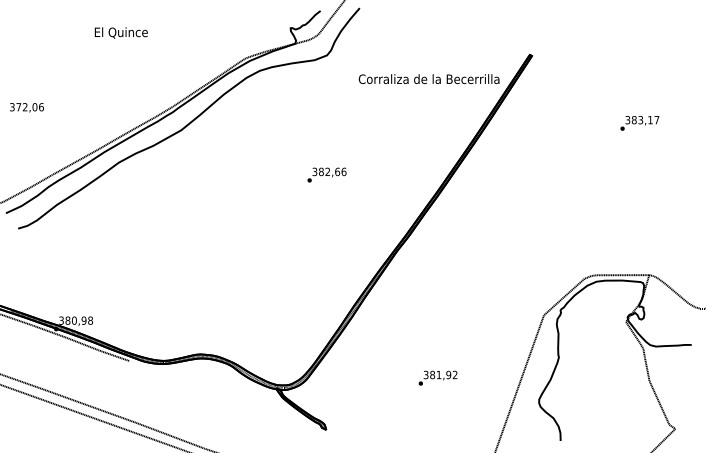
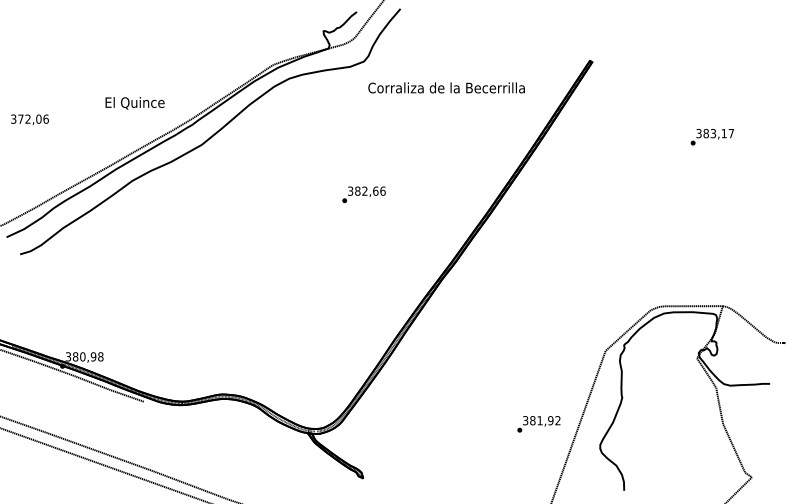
text: (120, 32) -> (134, 102), moved
text: (428, 78) -> (445, 87), moved
text: (437, 377) -> (538, 423), moved

